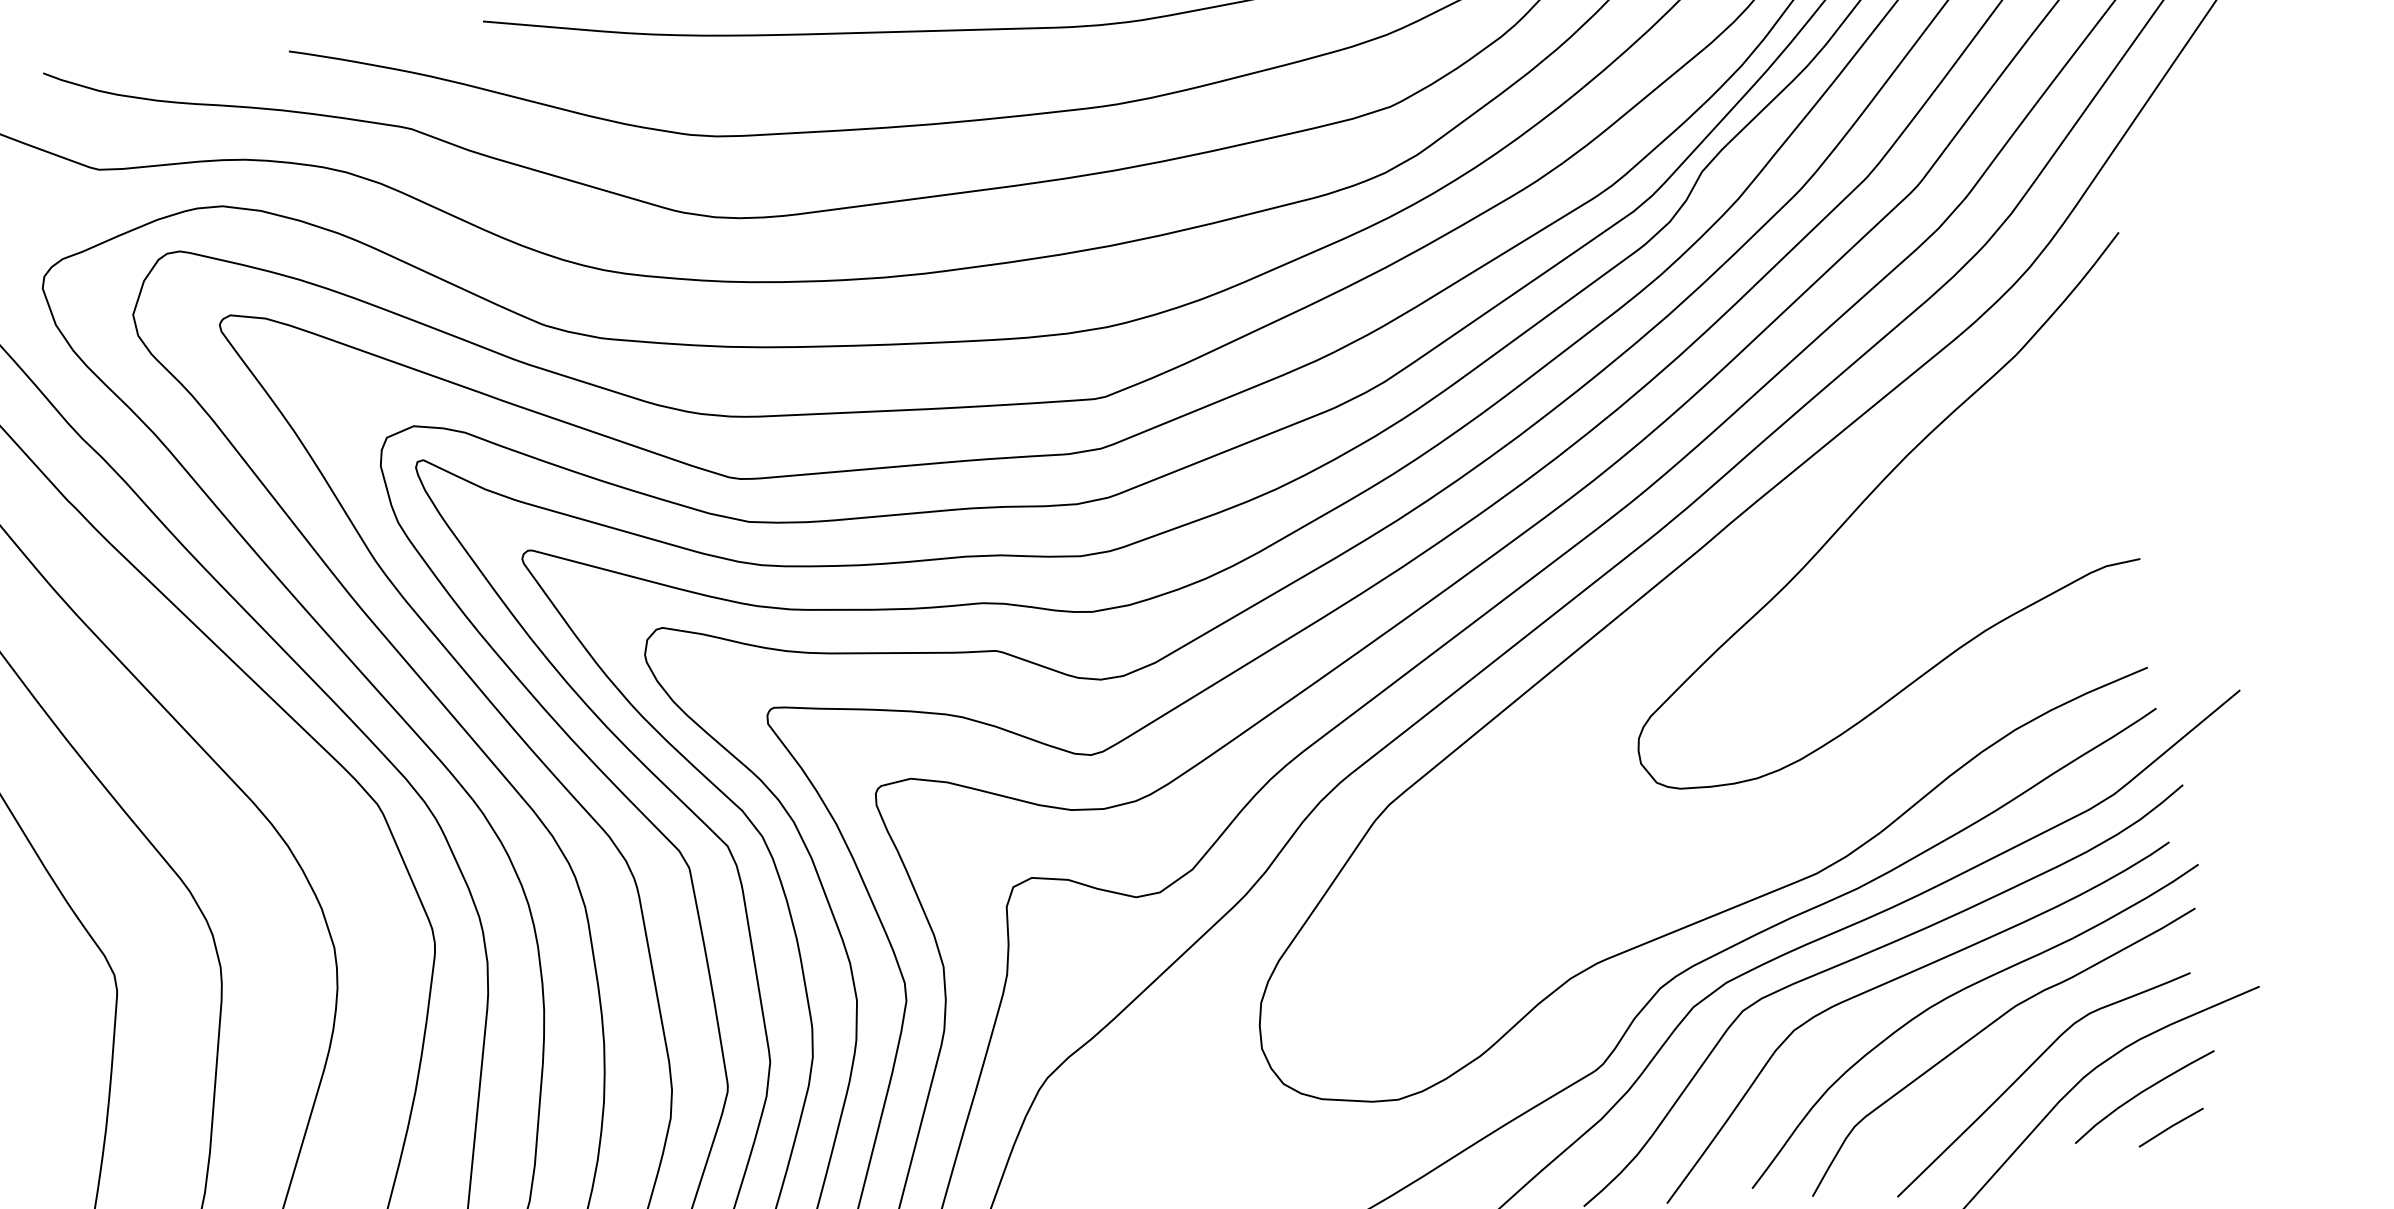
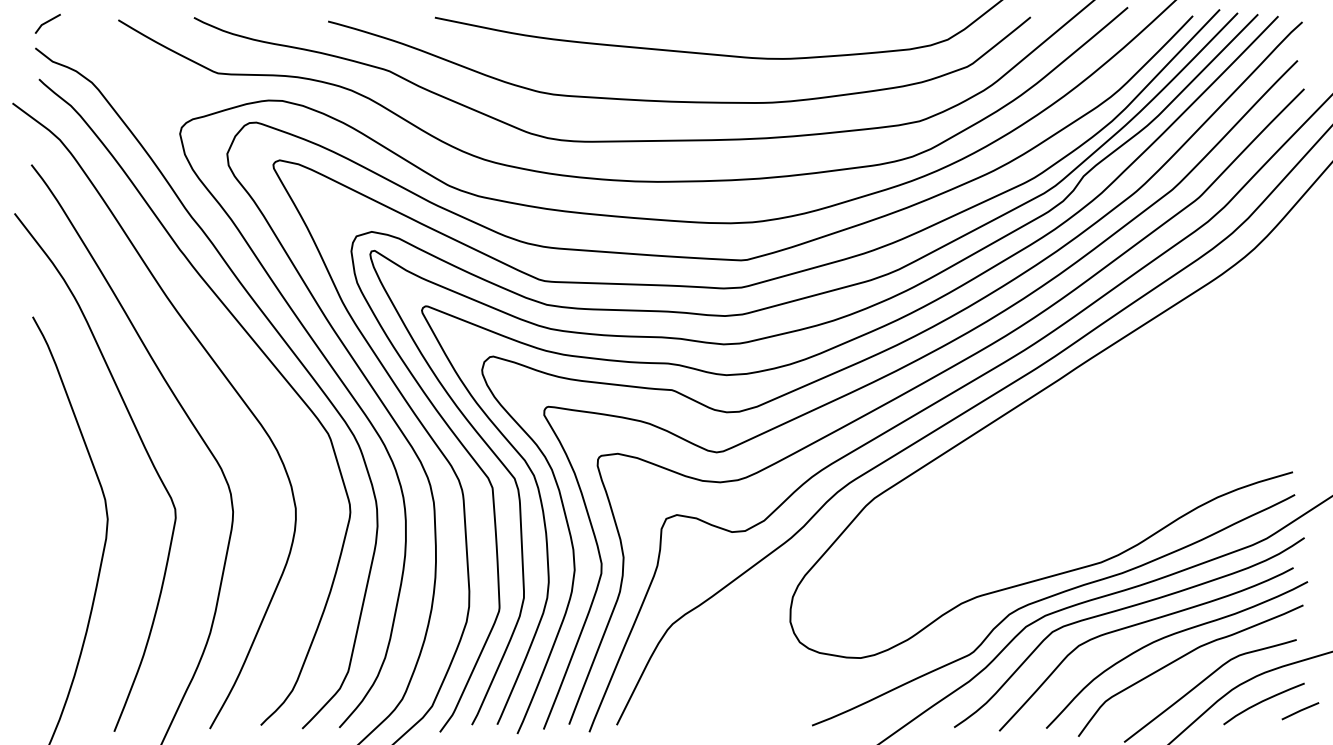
curve: (1866, 501) -> (1151, 364), removed
line: (2171, 1128) -> (1300, 711), moved

